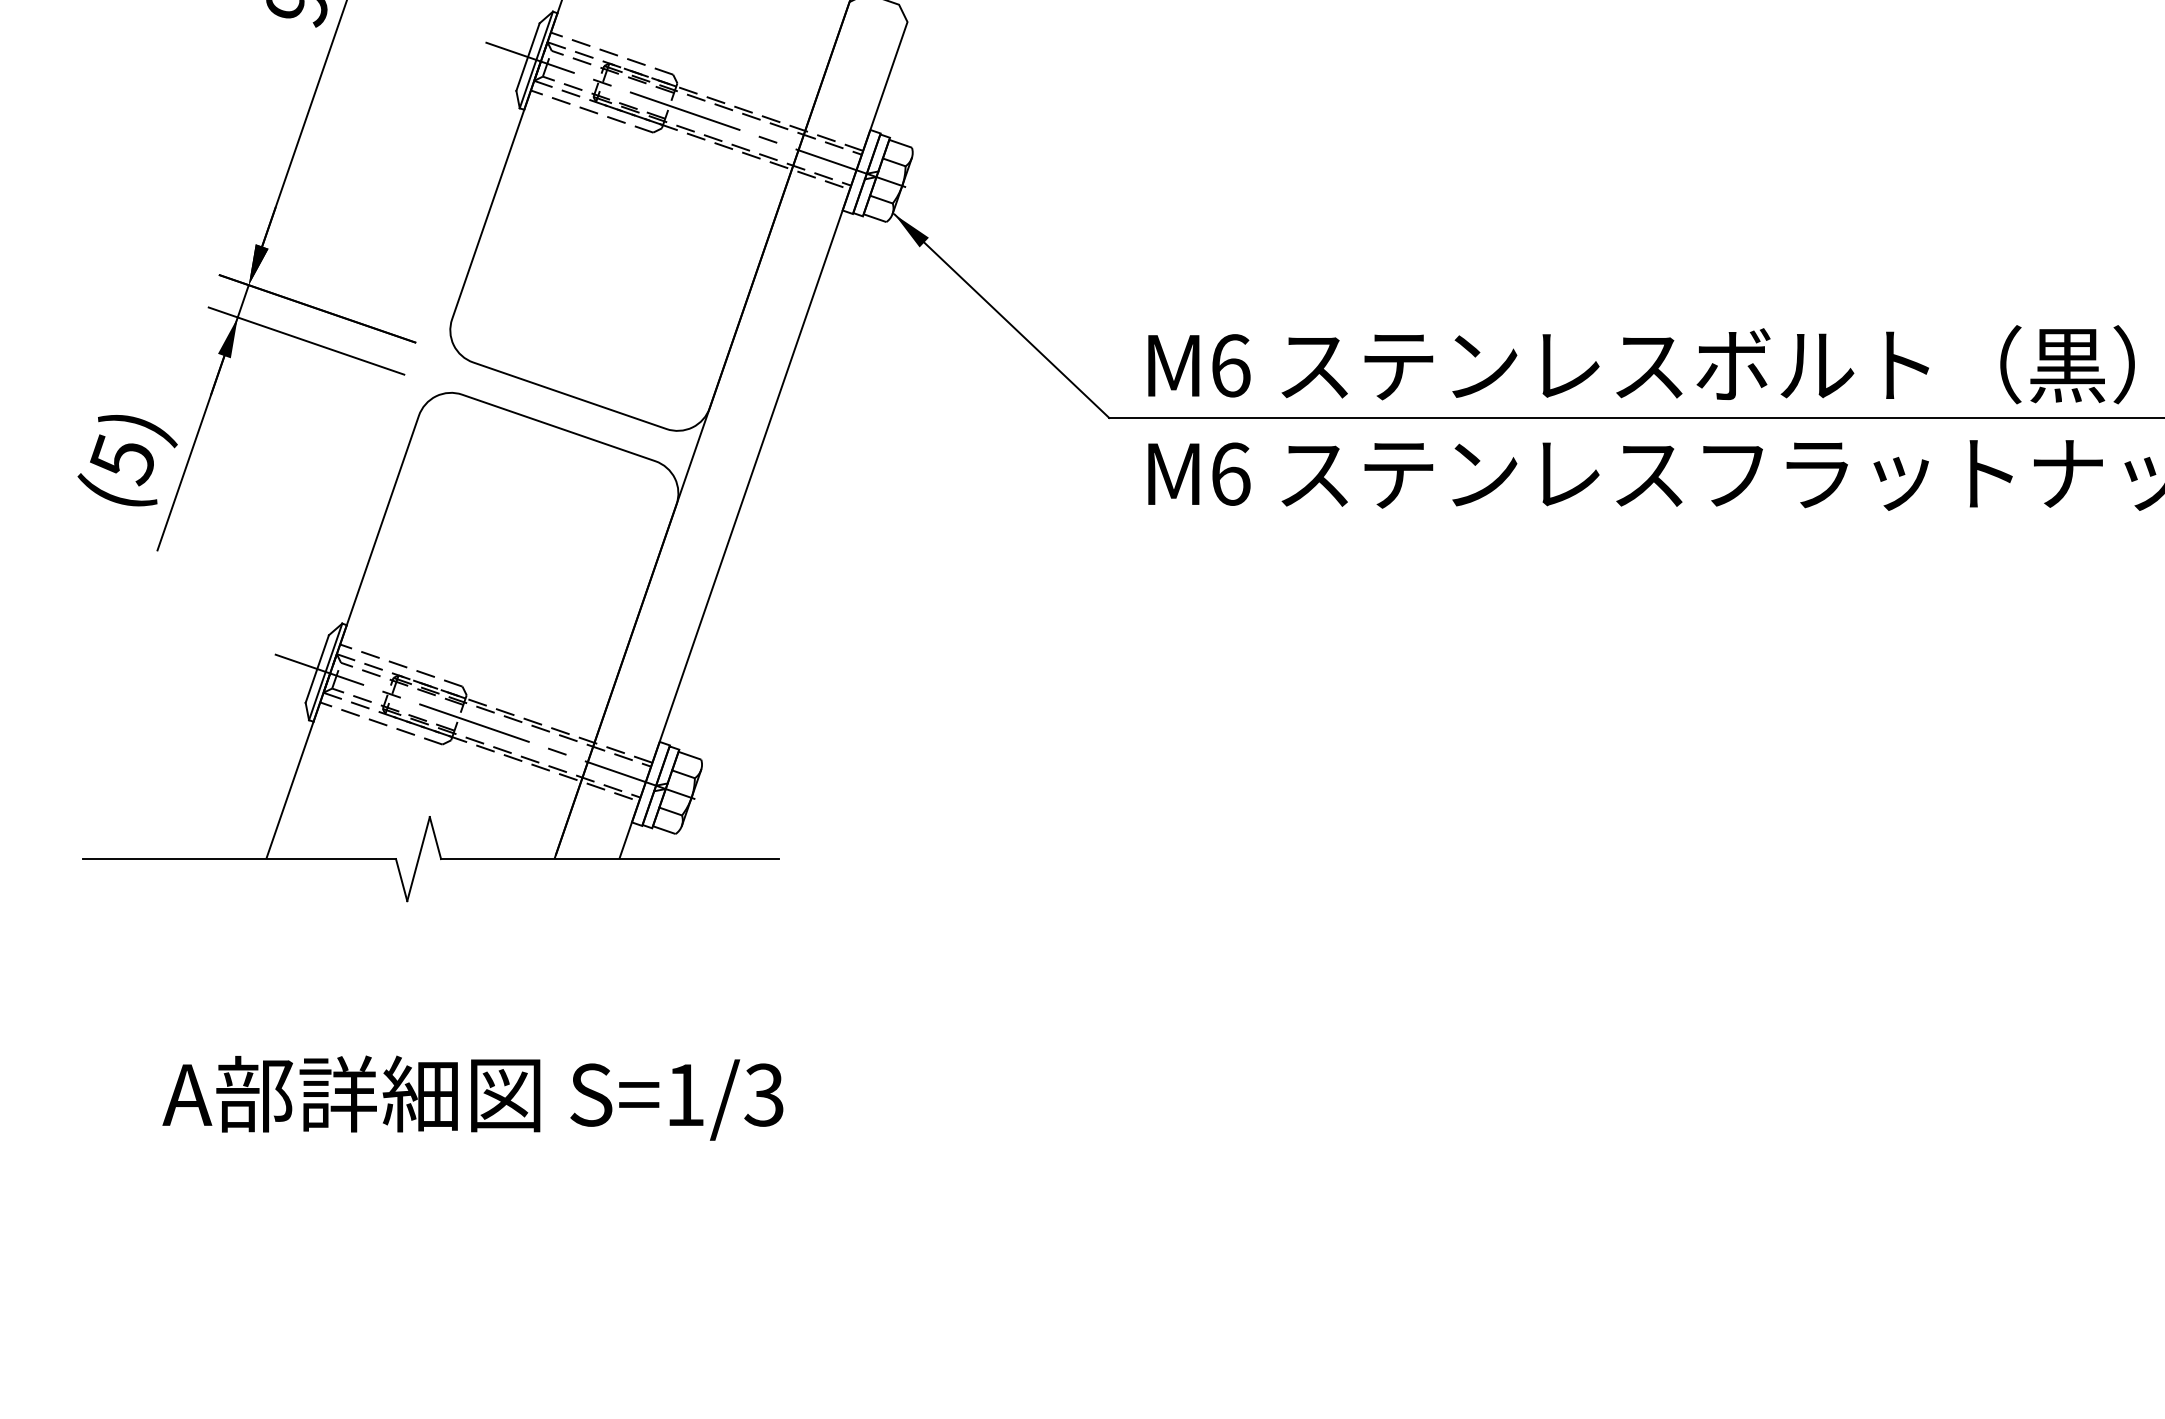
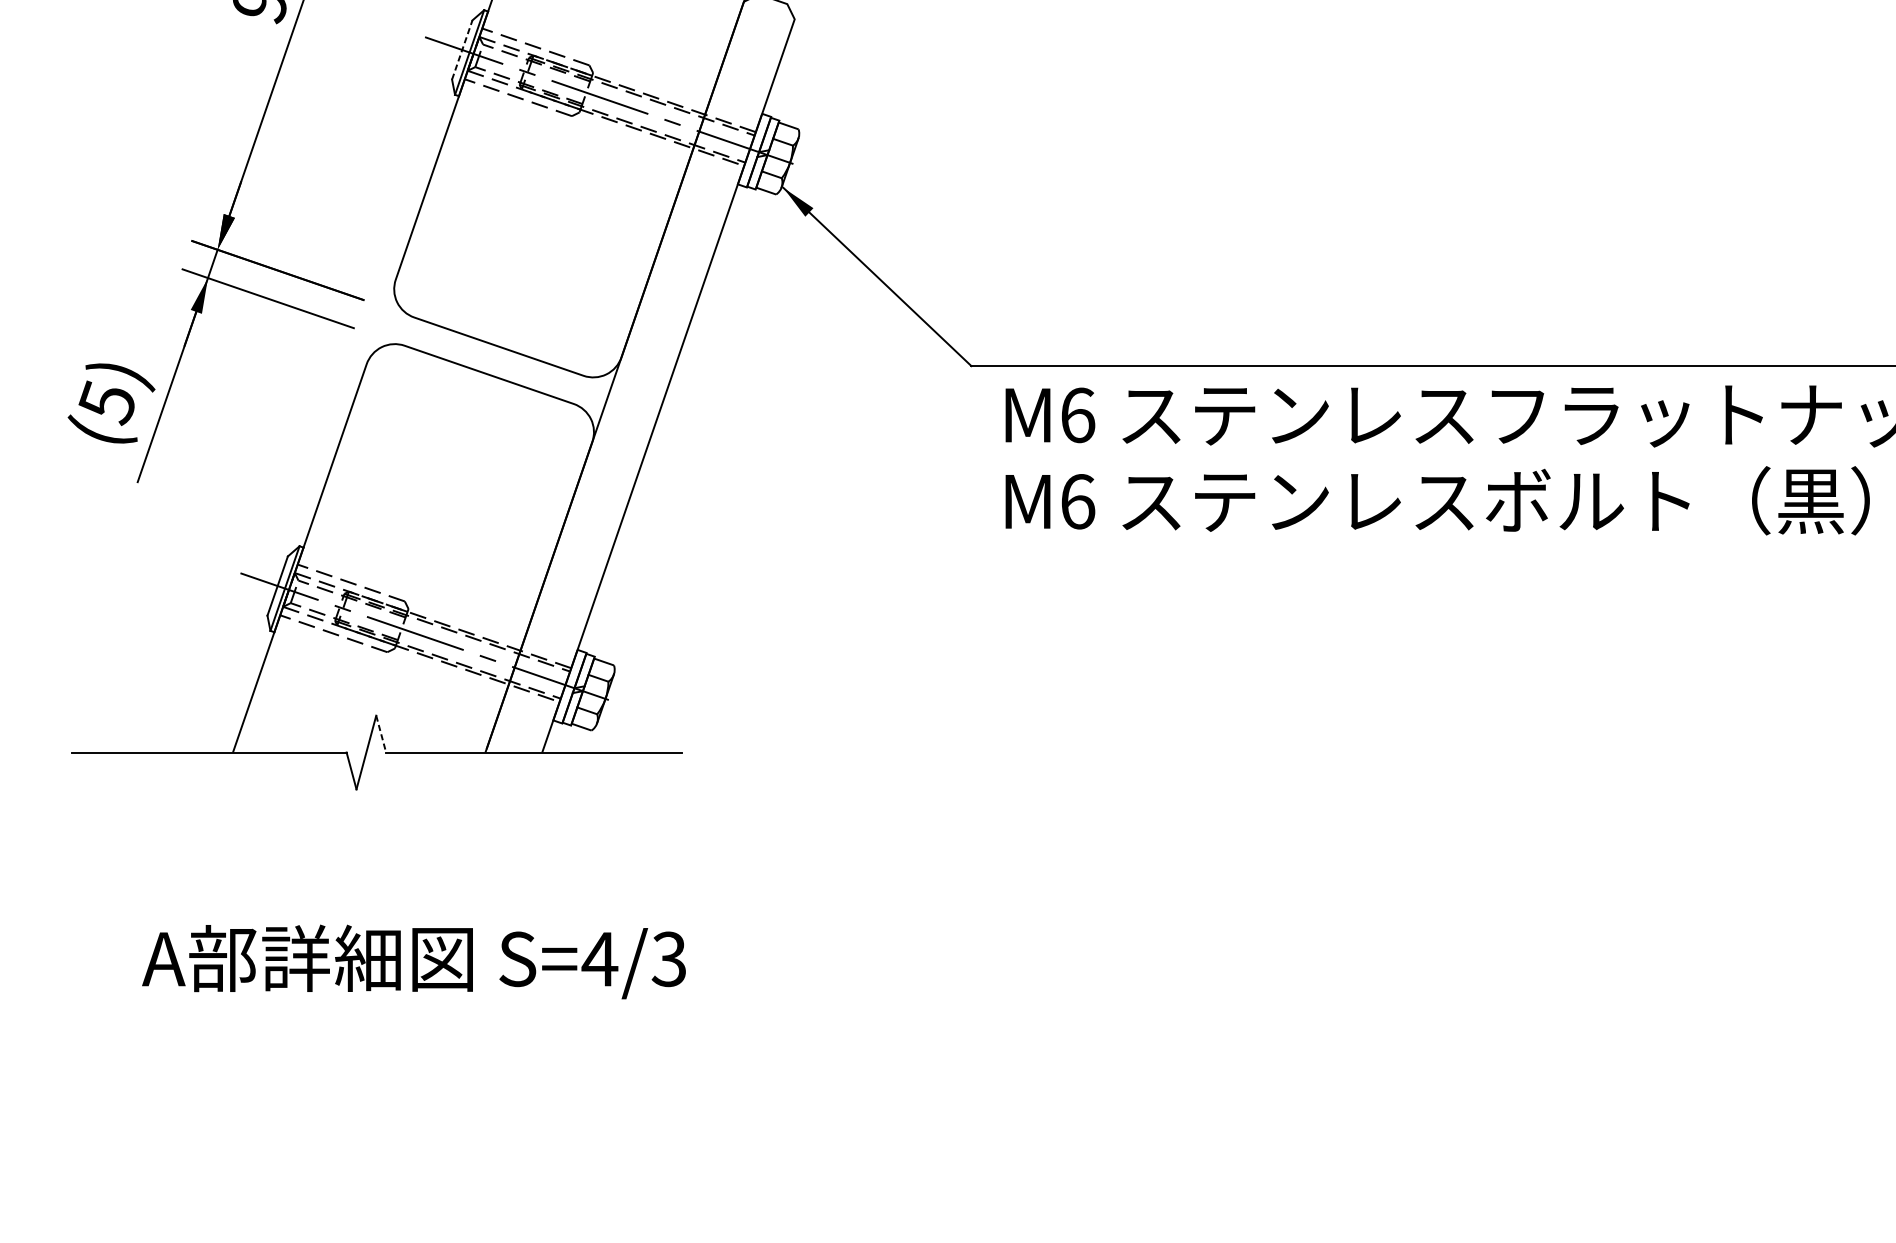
line: (528, 57) -> (462, 50), solid -> dashed
text: (1641, 364) -> (1437, 500), moved
line: (435, 838) -> (381, 734), solid -> dashed
text: (685, 1094) -> (600, 958), S=1/3 -> S=4/3

